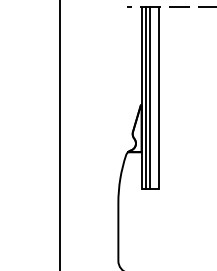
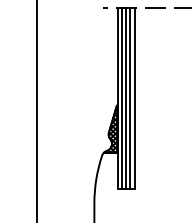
line: (154, 97) -> (130, 97), added
hatch: (135, 129) -> (111, 129), added

